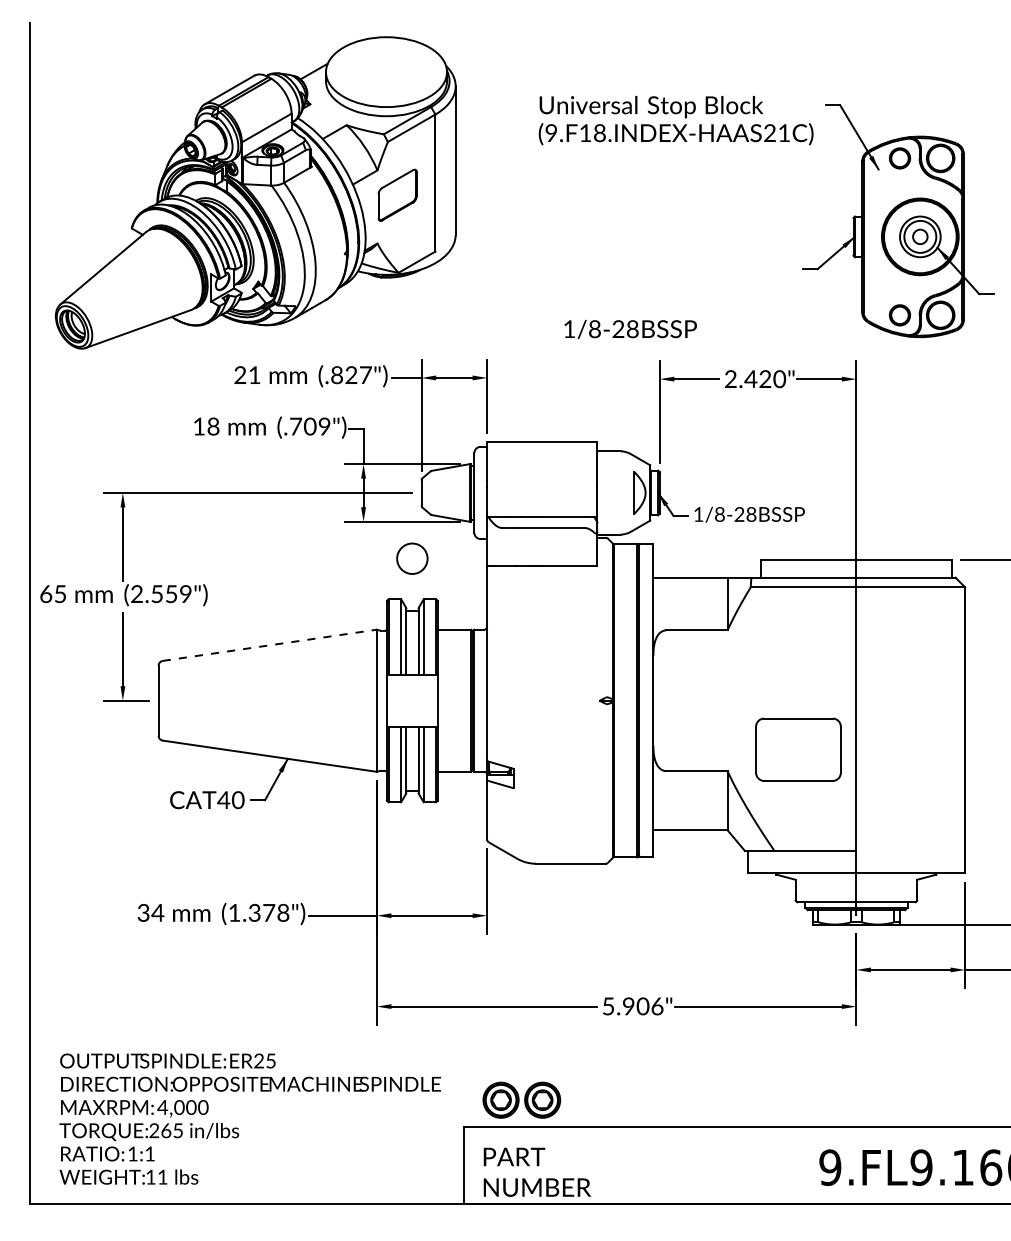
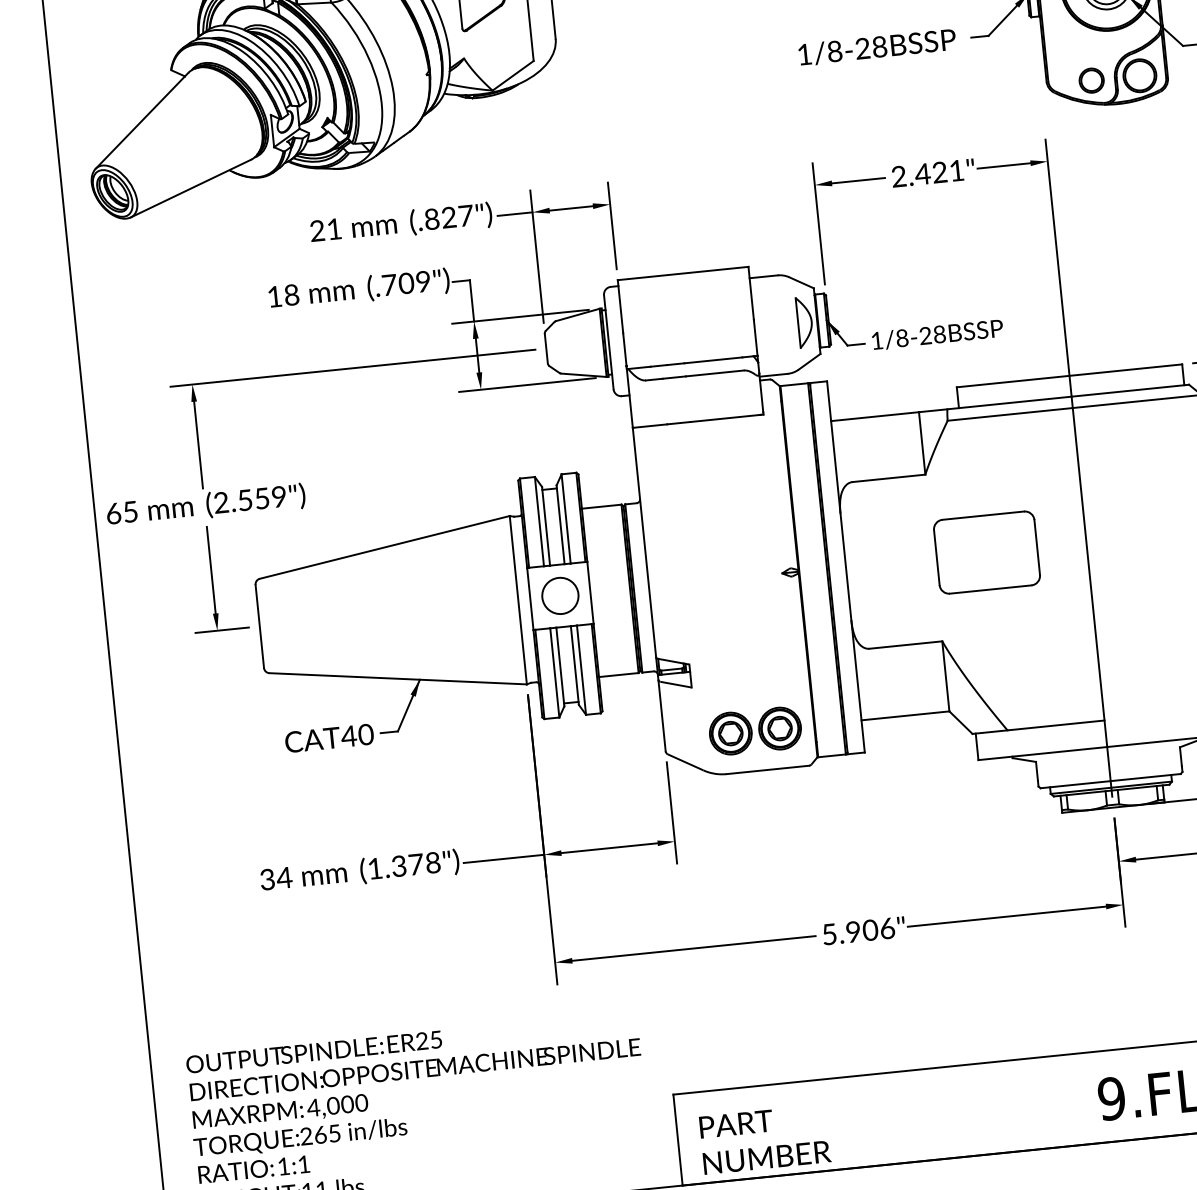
text: (630, 329) -> (877, 47), moved
text: (779, 379) -> (956, 171), 2.420" -> 2.421"
circle: (412, 558) -> (560, 595), moved
line: (270, 645) -> (385, 547), dashed -> solid
part: (798, 749) -> (987, 552), moved
part: (521, 1099) -> (754, 730), moved

